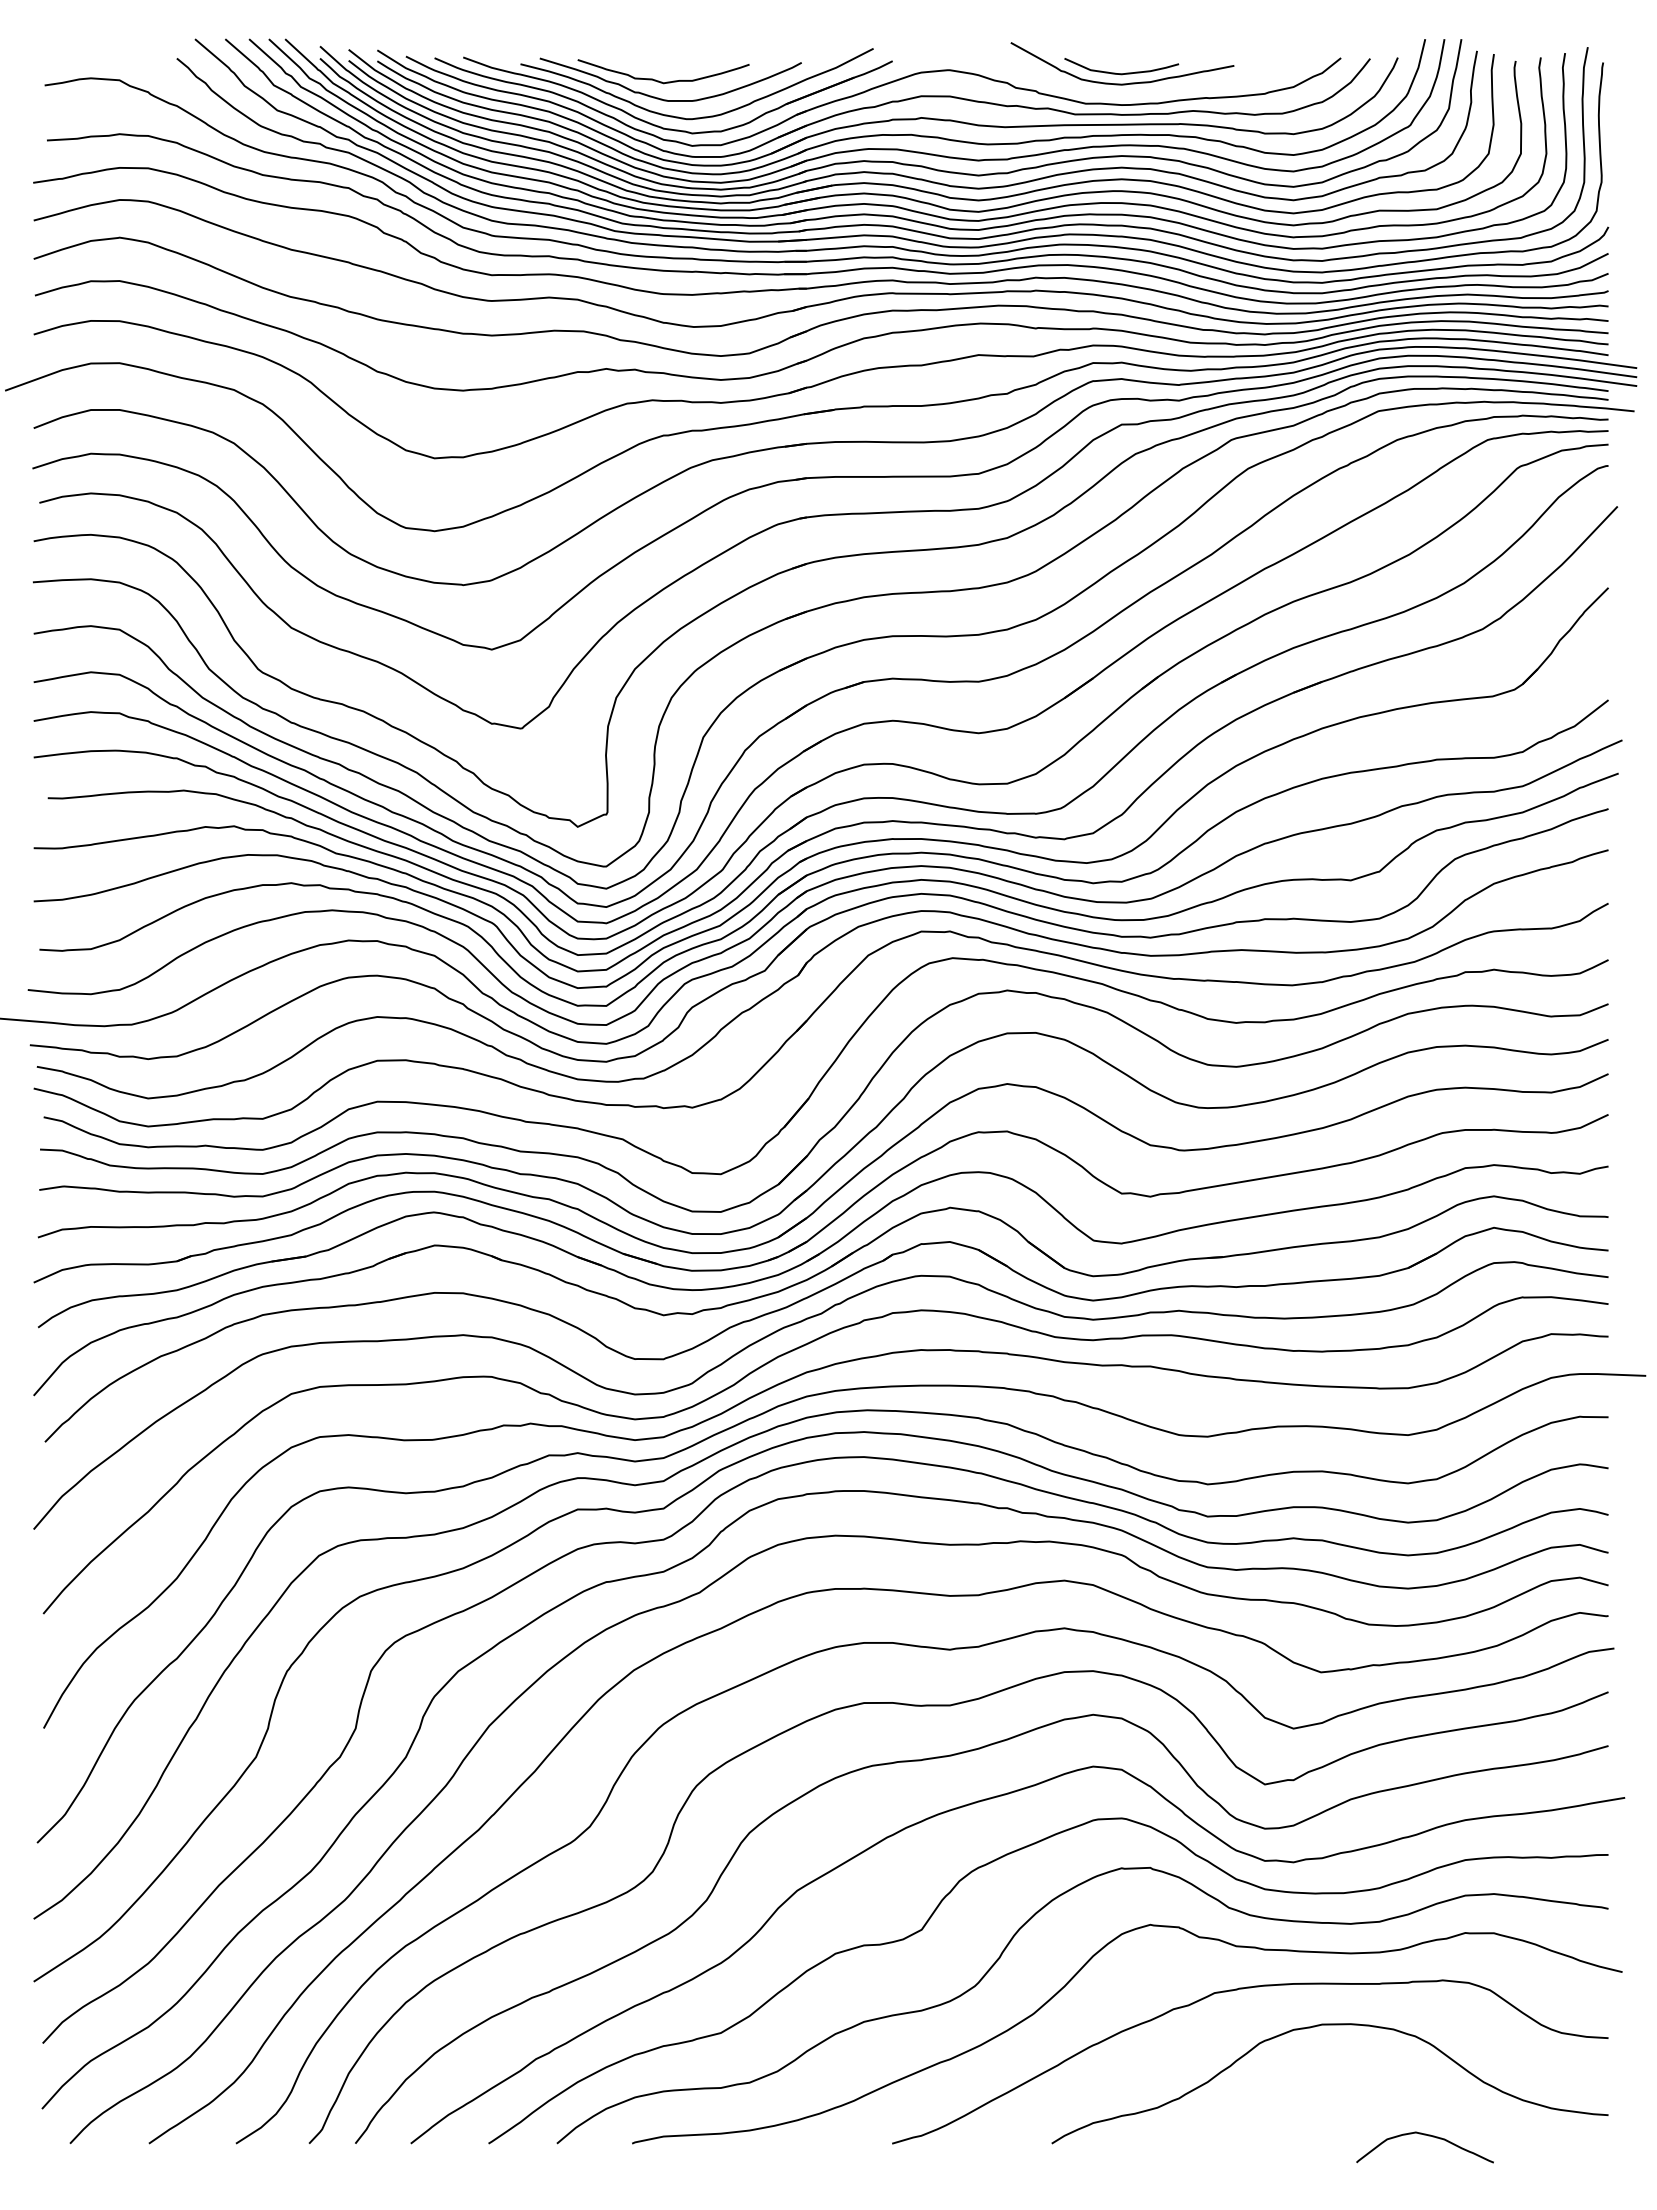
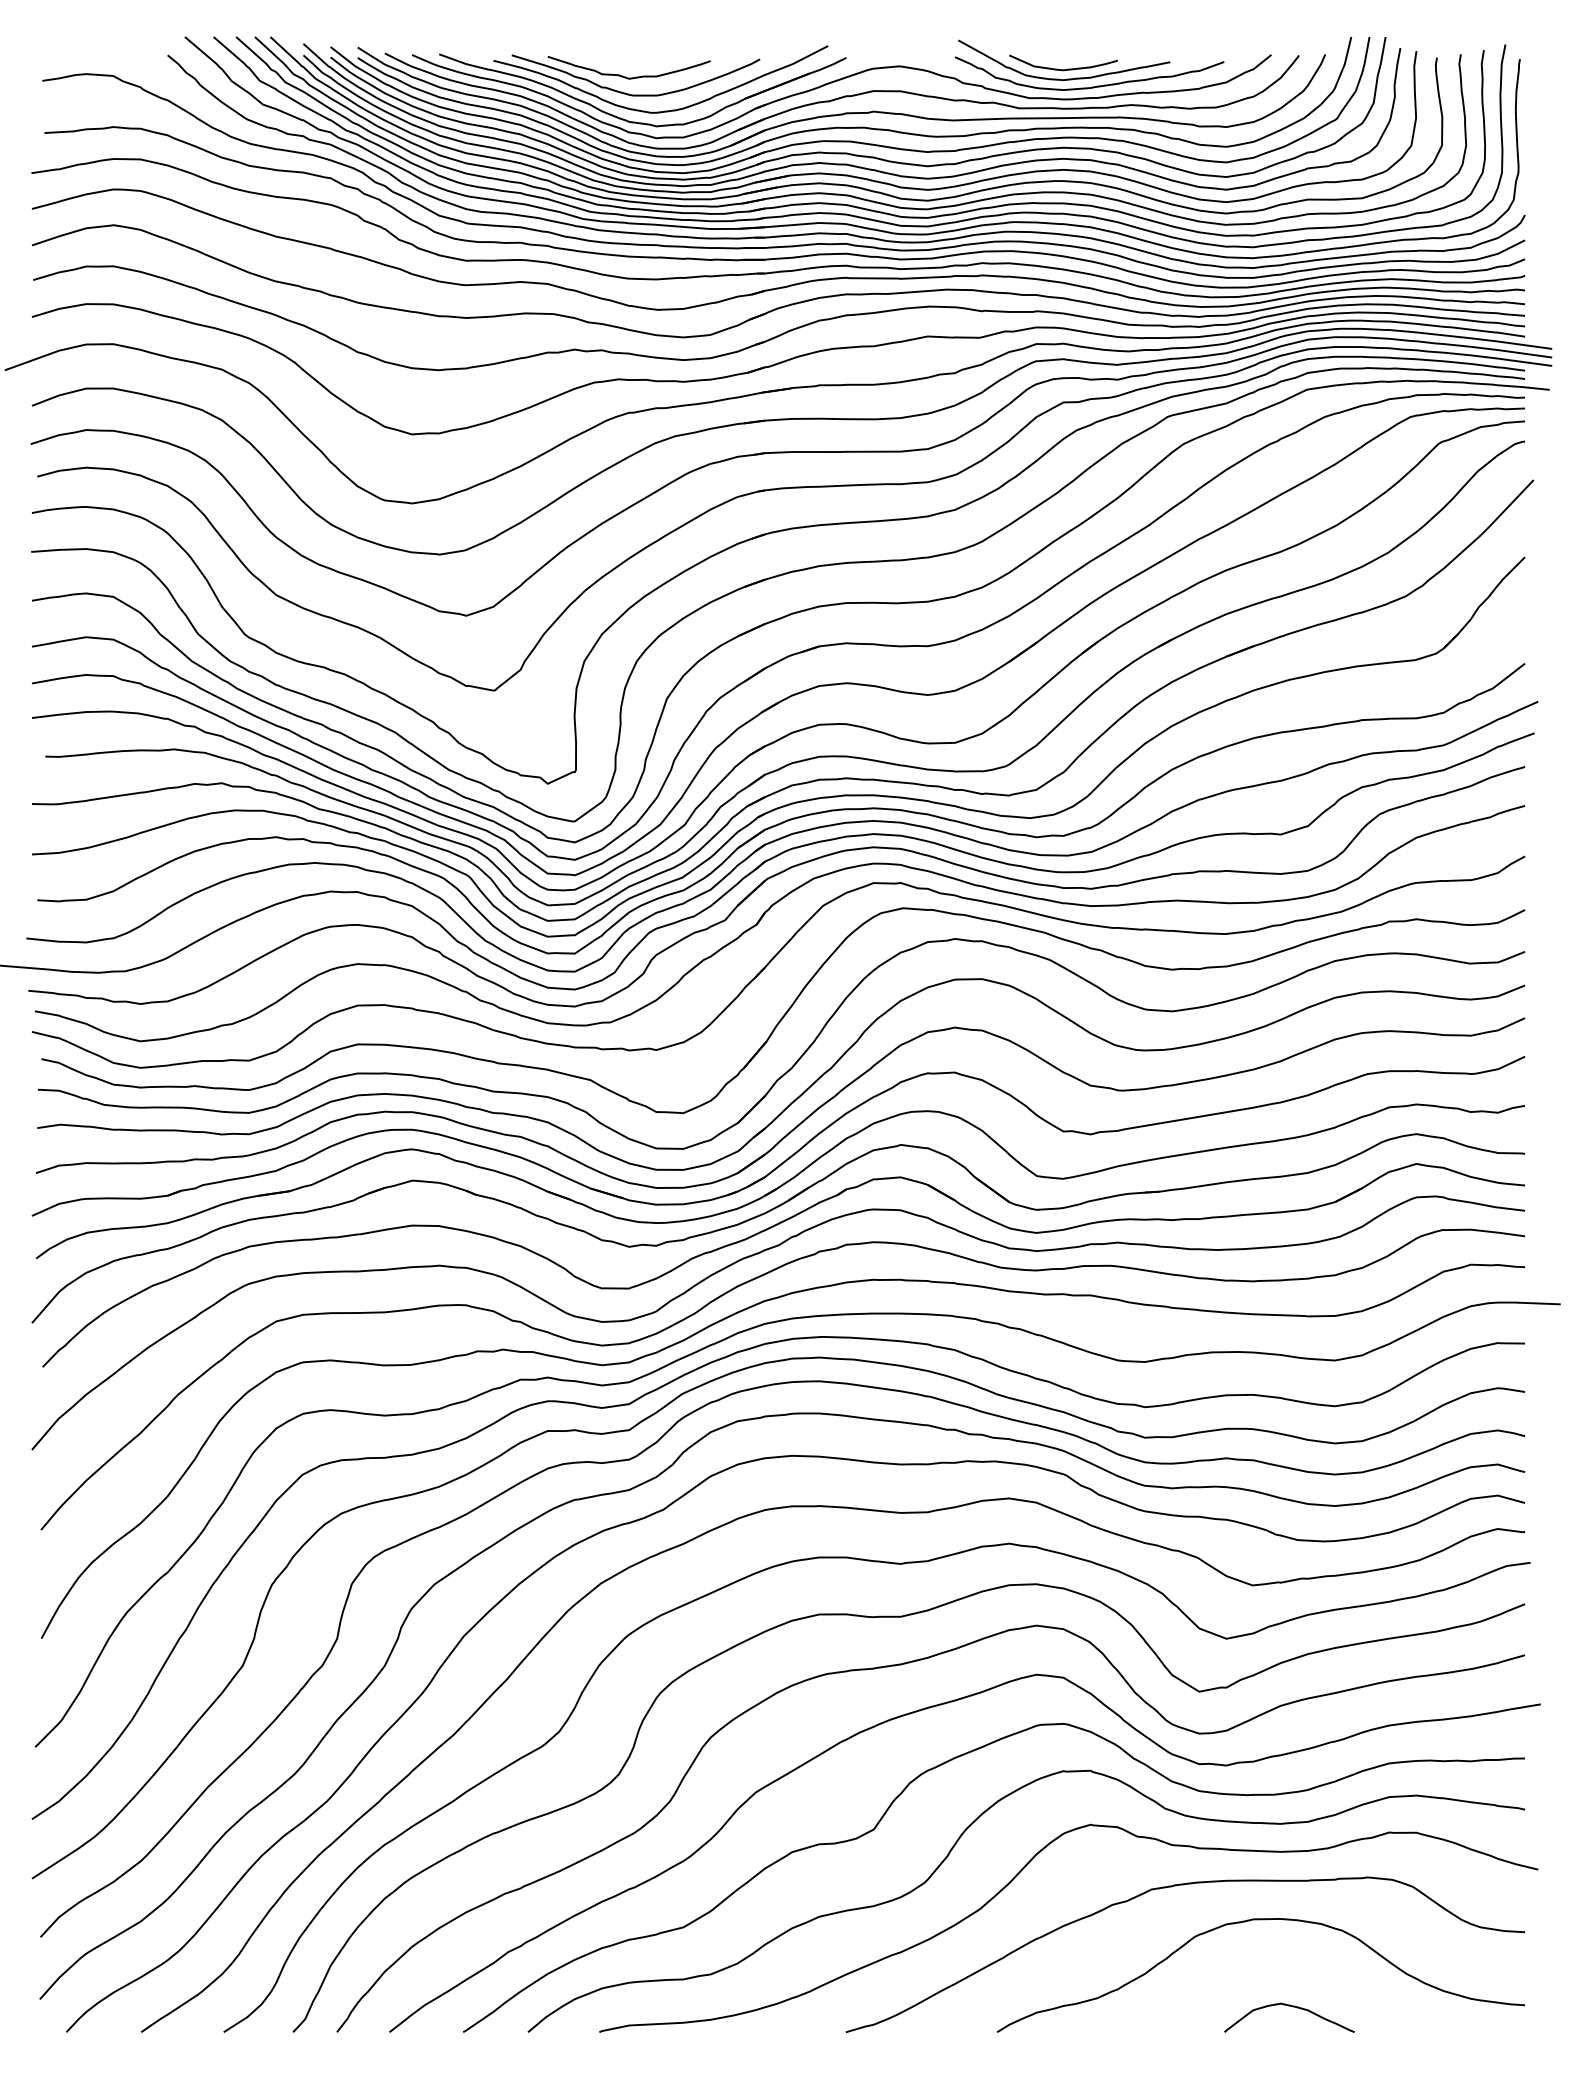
curve: (1151, 91) -> (1091, 86), added
curve: (1428, 2136) -> (1292, 2007), moved

